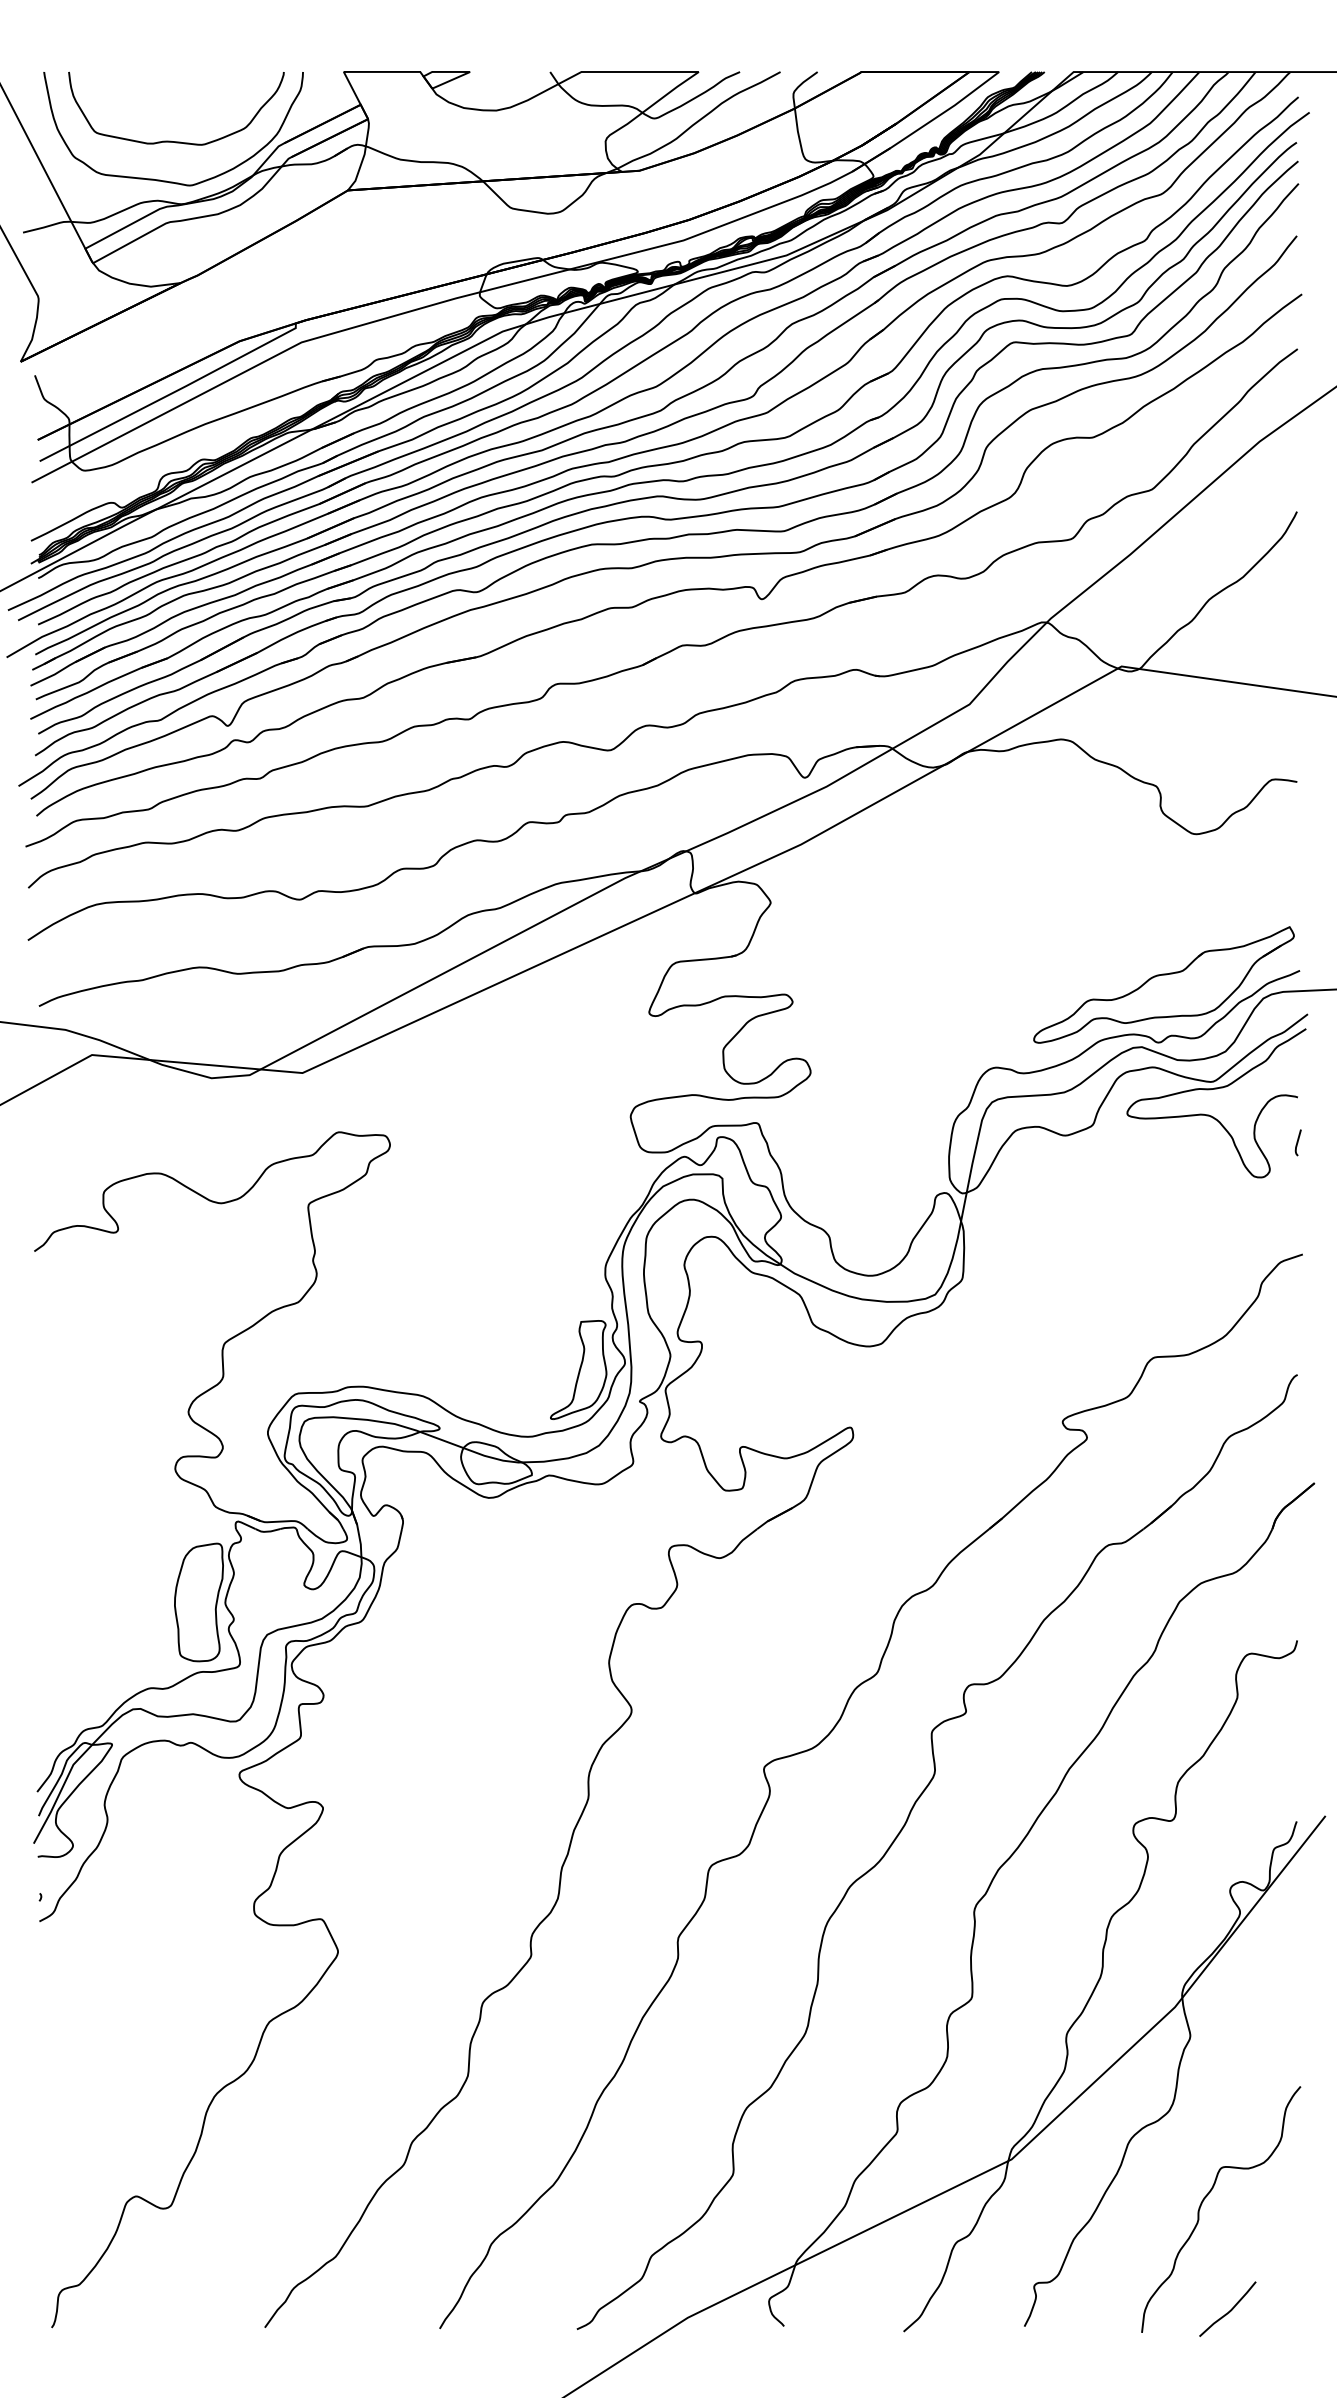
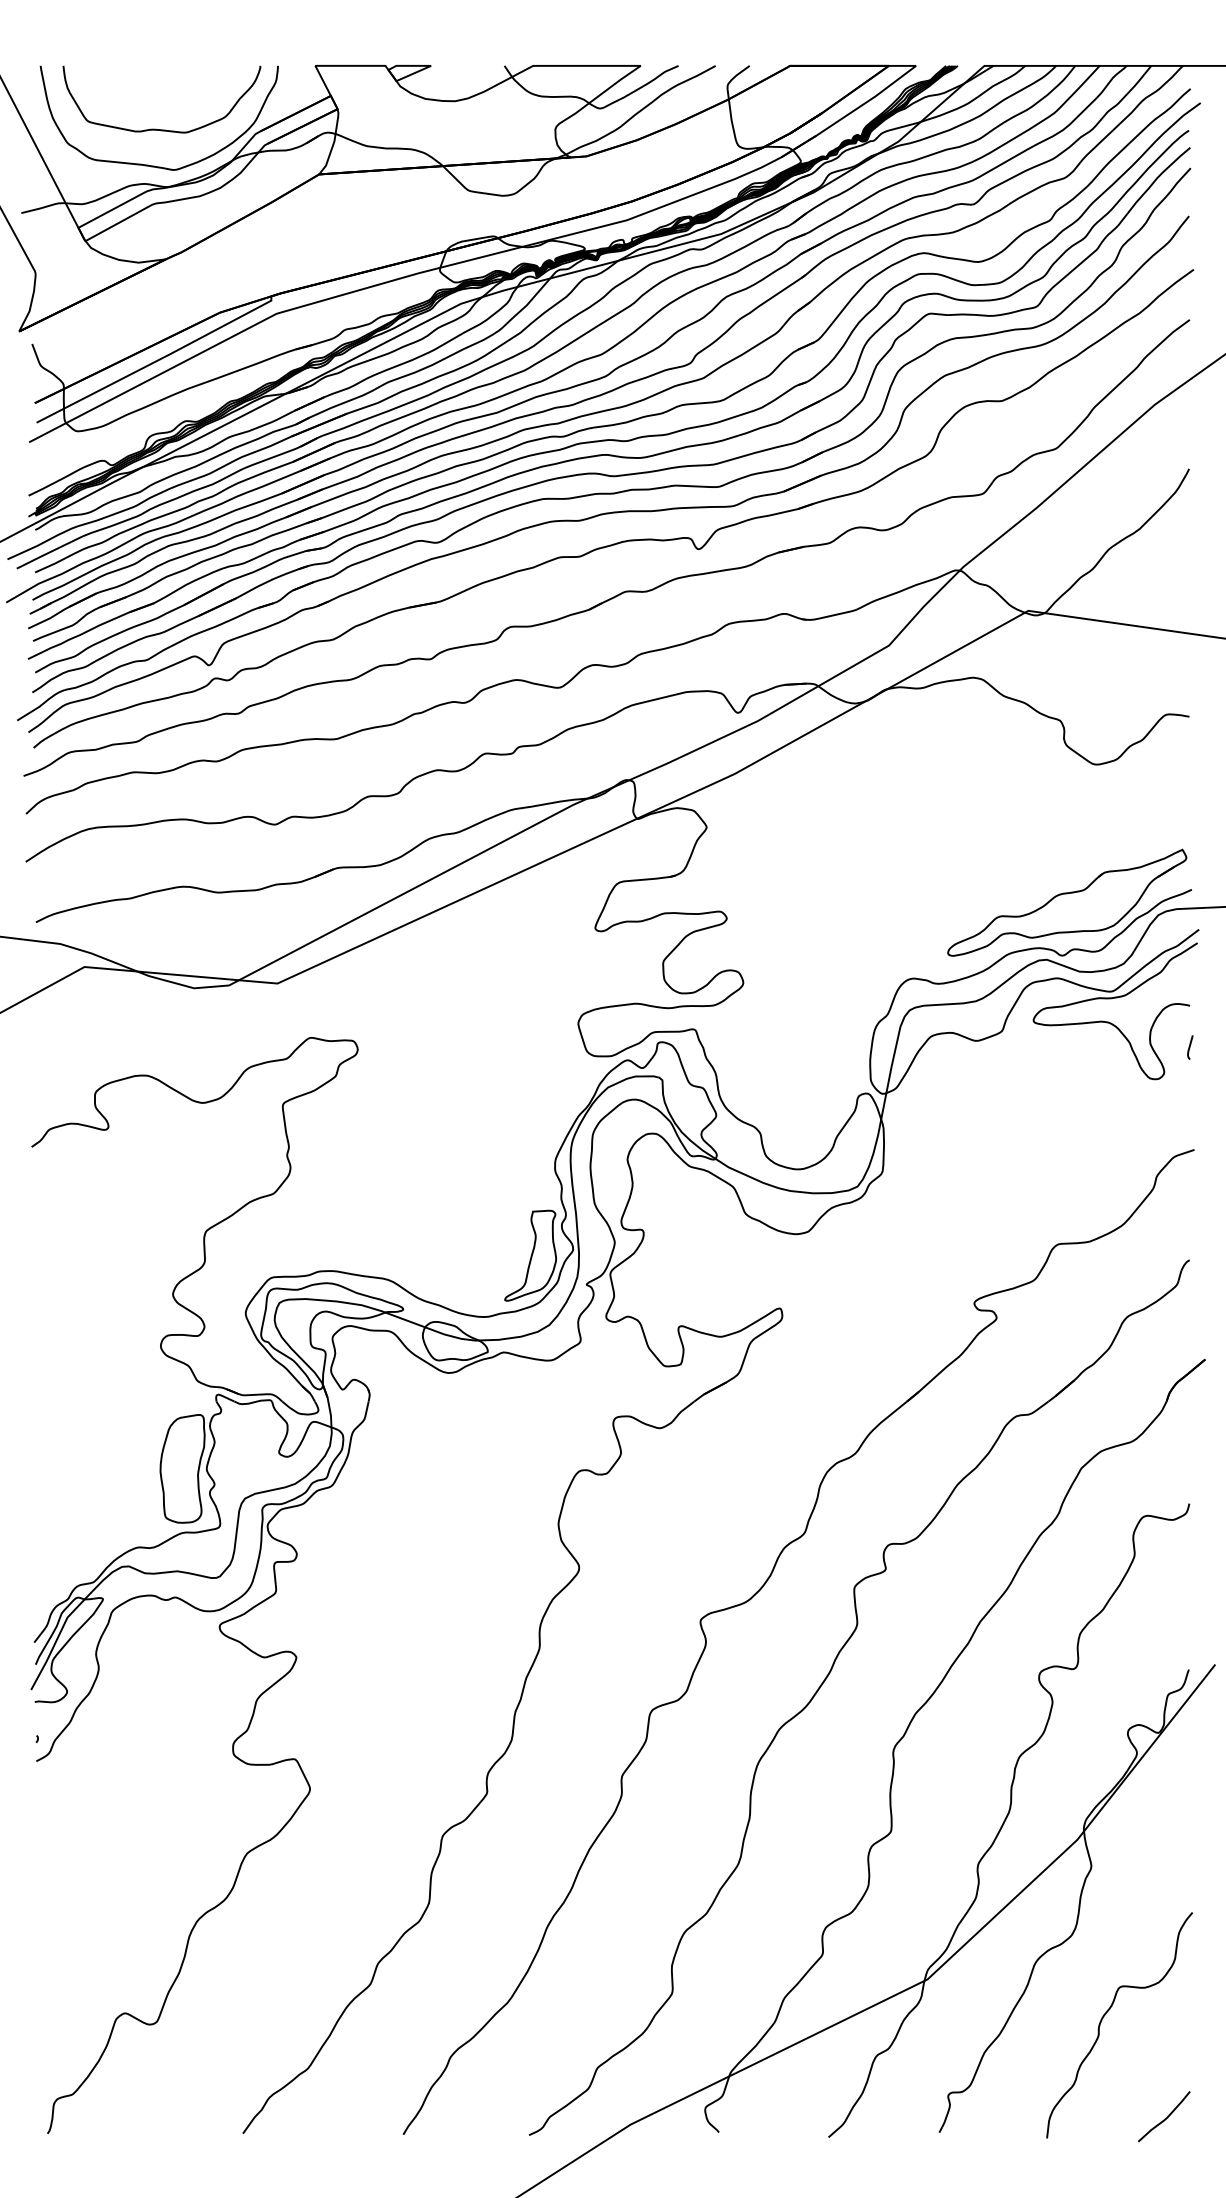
curve: (1229, 2310) -> (1165, 2117), moved

